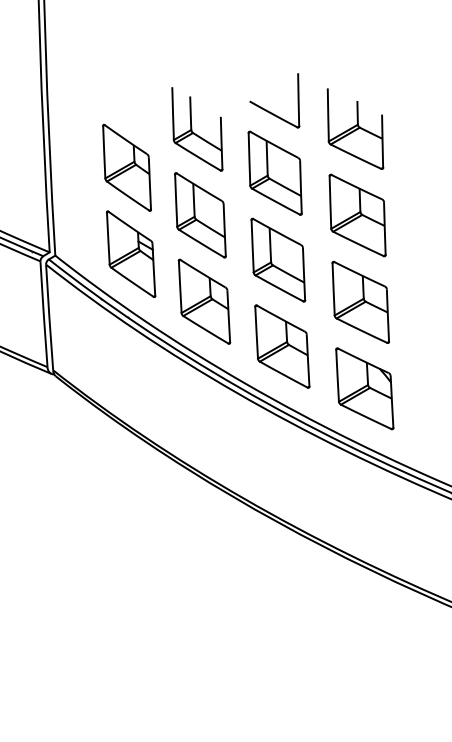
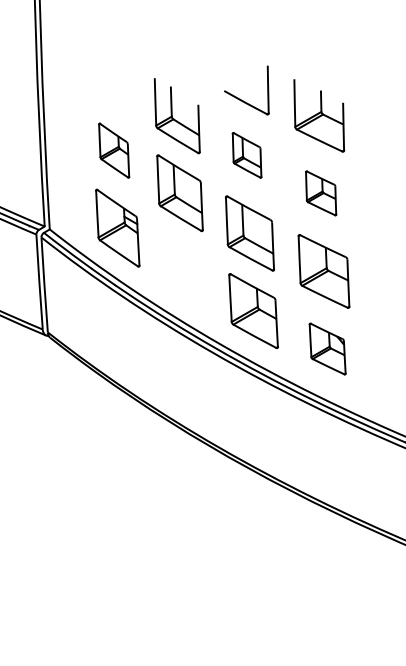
part: (126, 167) -> (113, 150), size x0.7
part: (274, 172) -> (246, 154), size x0.6
part: (357, 215) -> (321, 193), size x0.6
part: (204, 301) -> (183, 270), removed
part: (364, 388) -> (327, 348), size x0.7

